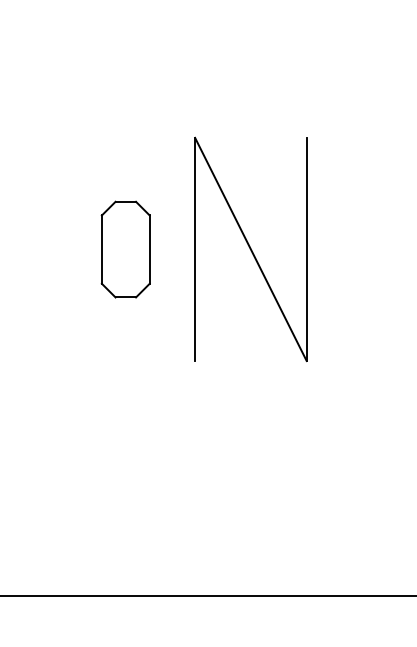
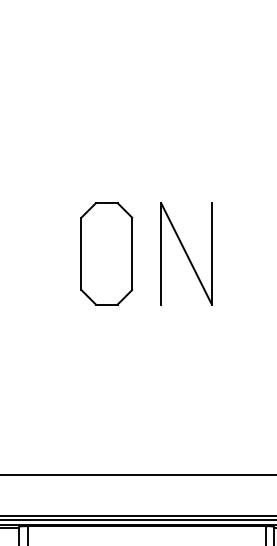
part: (125, 248) -> (106, 253), size x1.67
part: (250, 248) -> (186, 253), size x0.71

